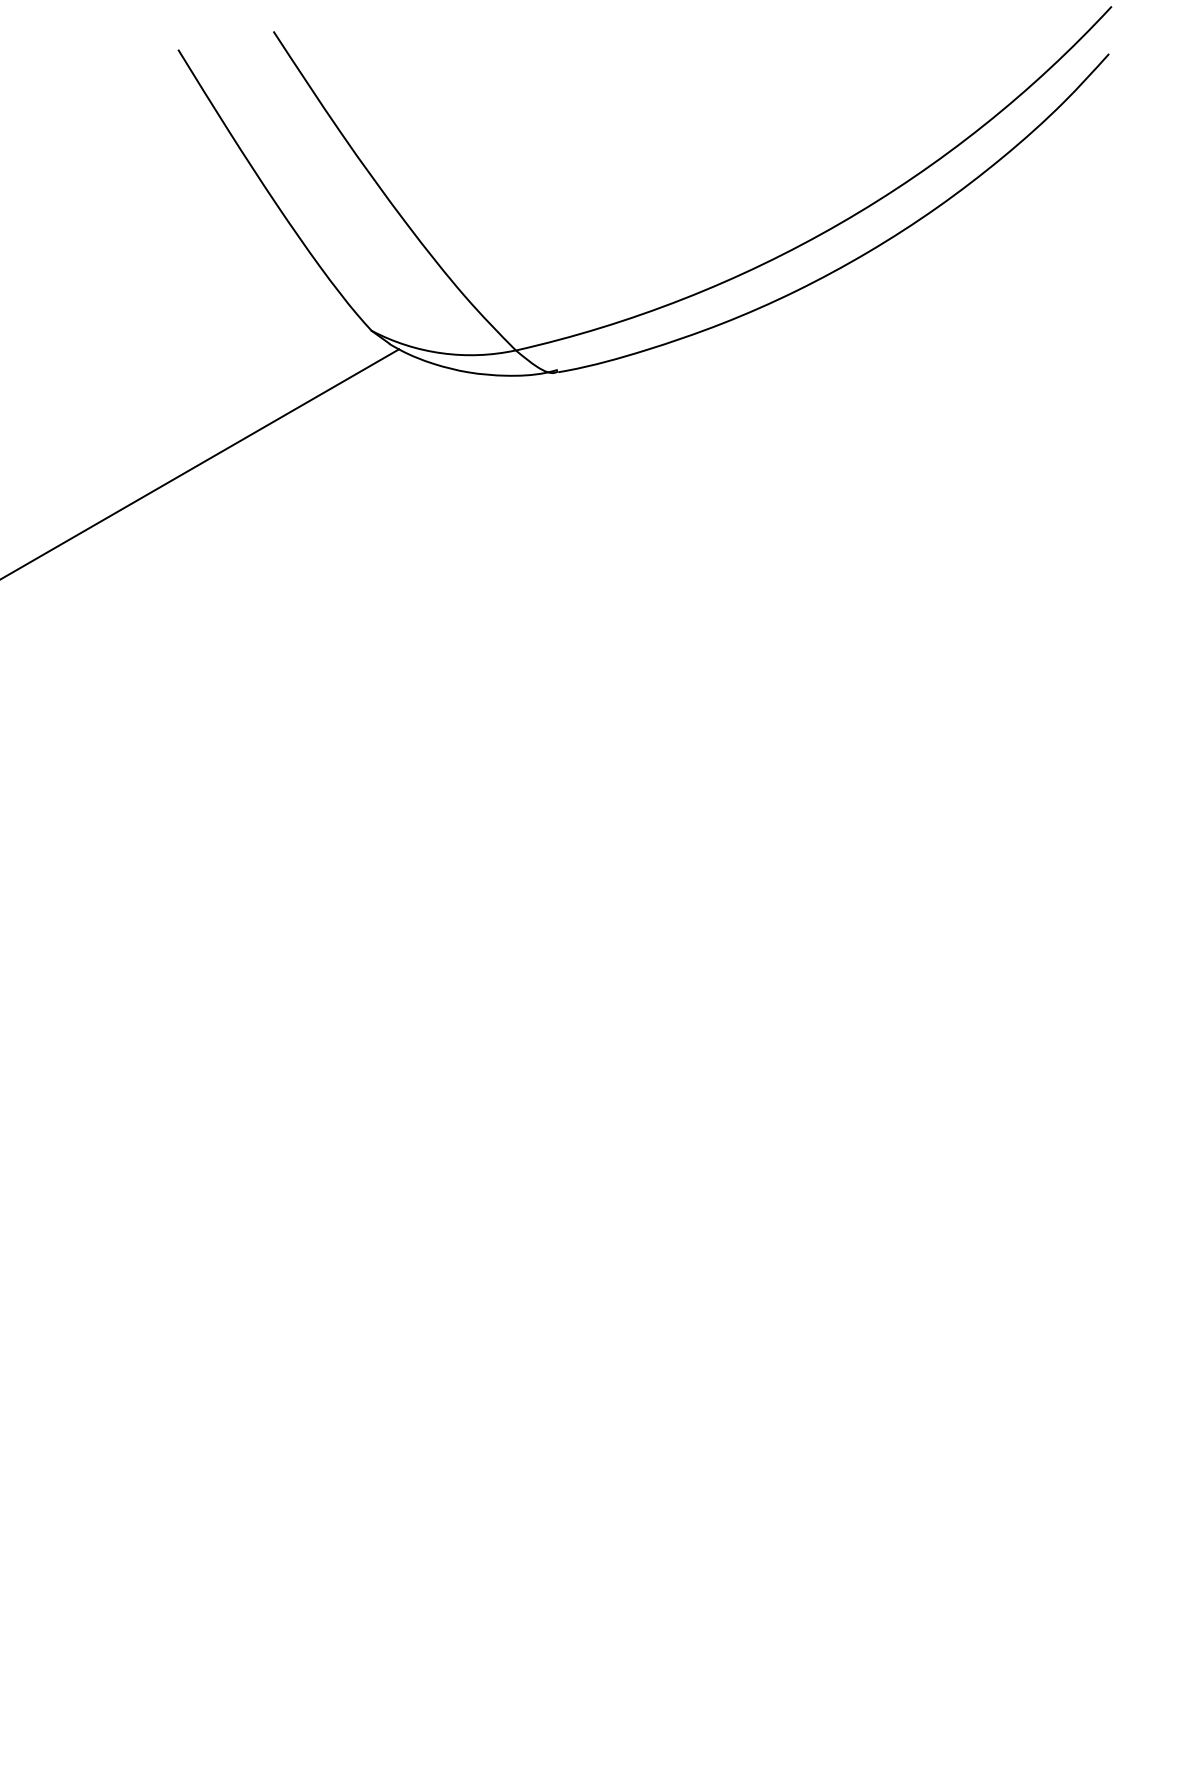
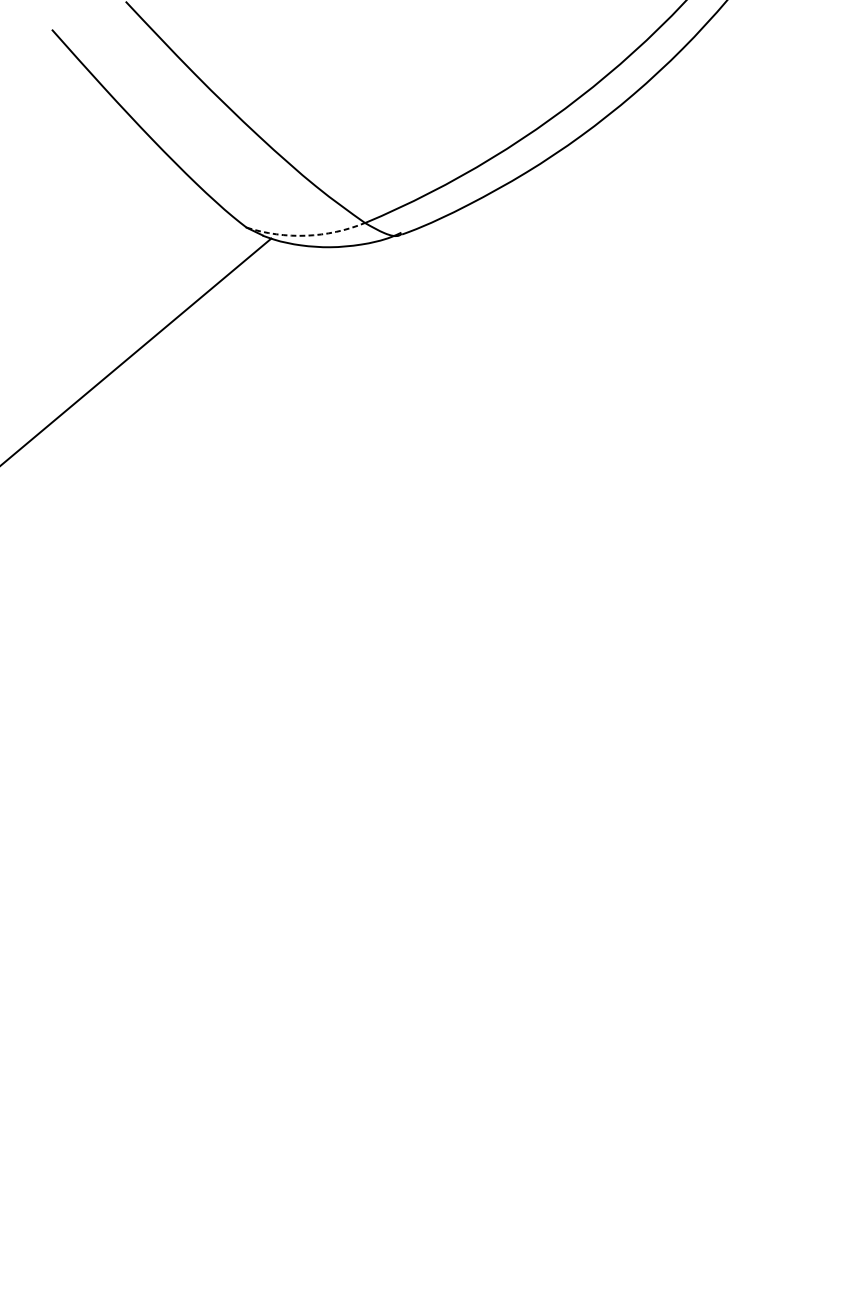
arc: (442, 353) -> (306, 235), solid -> dashed

